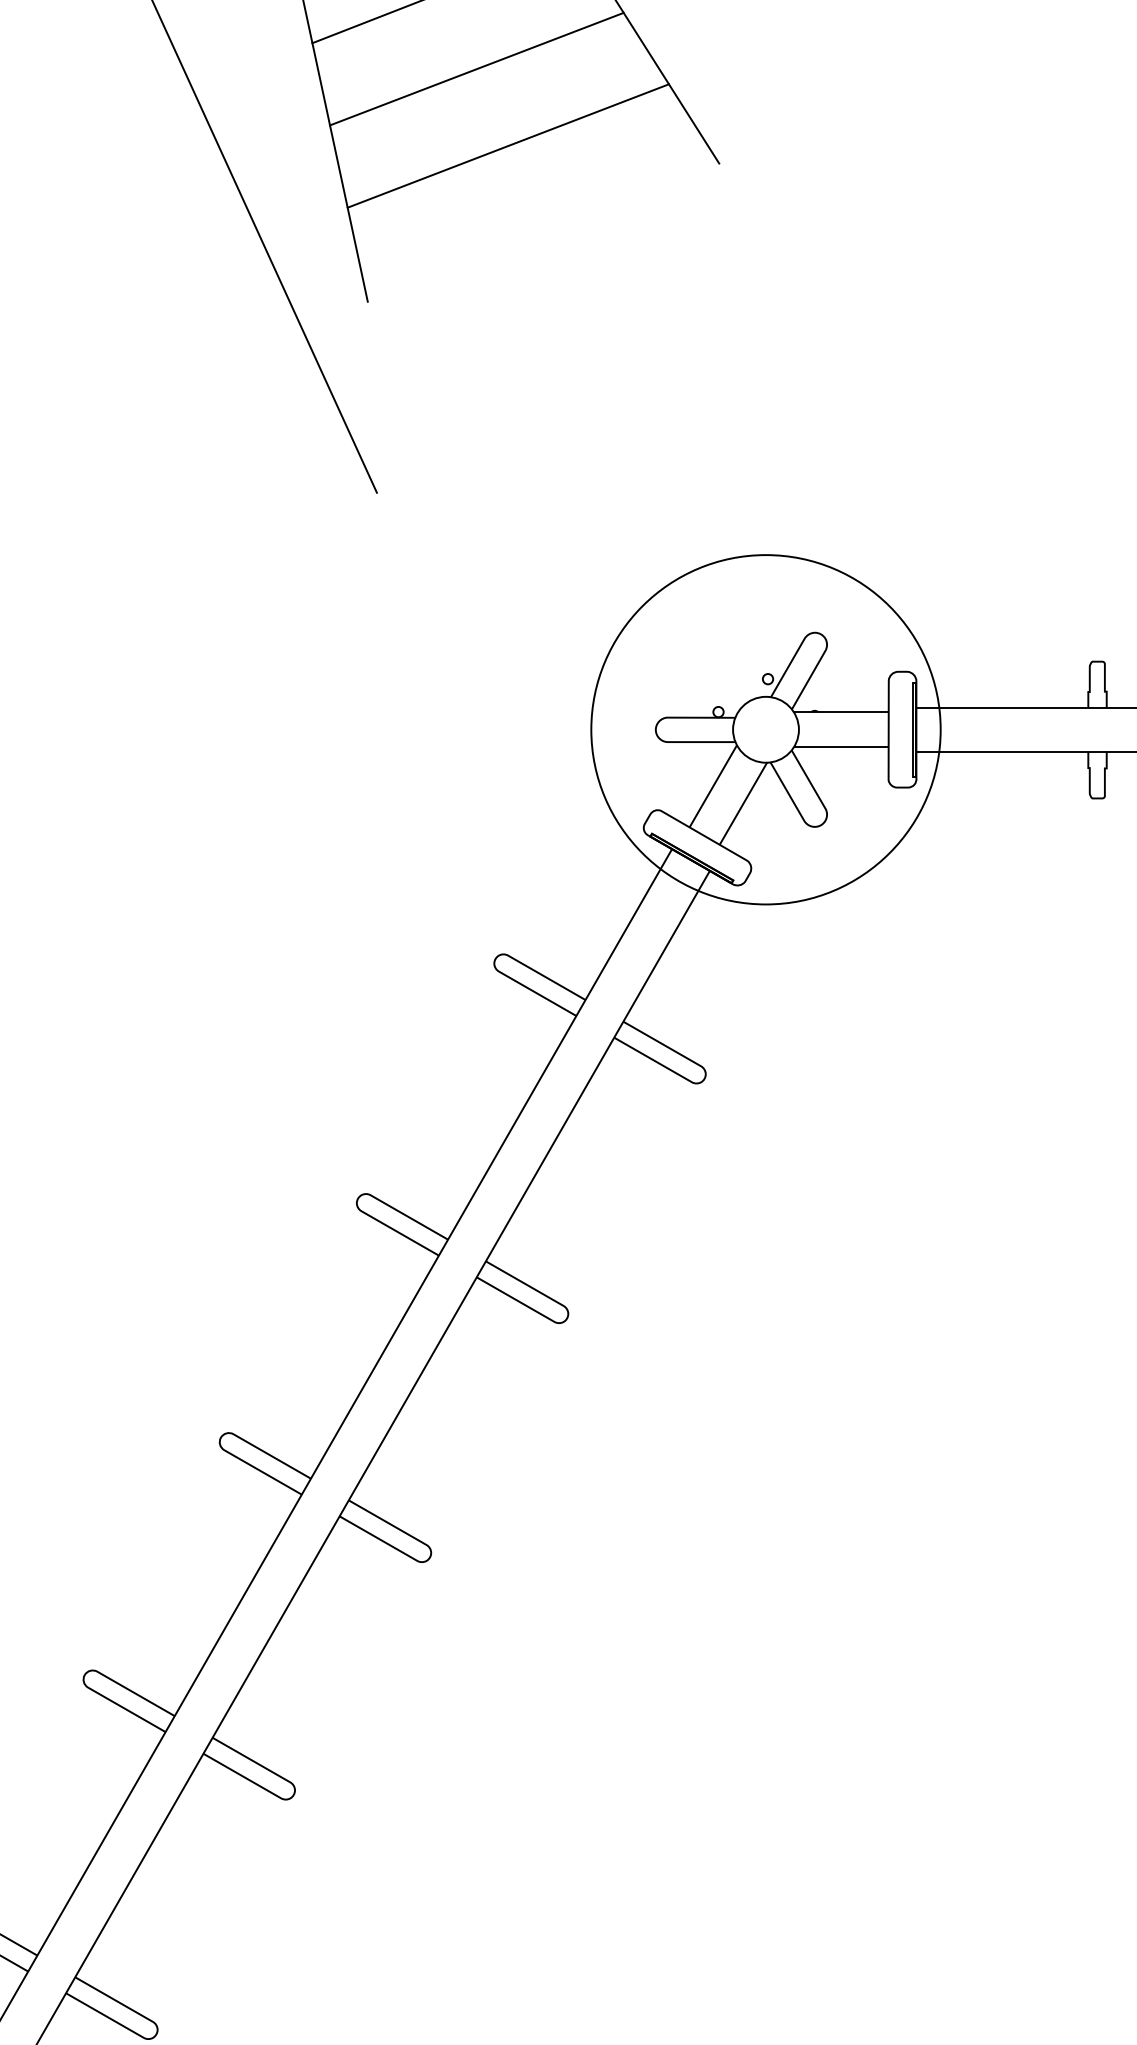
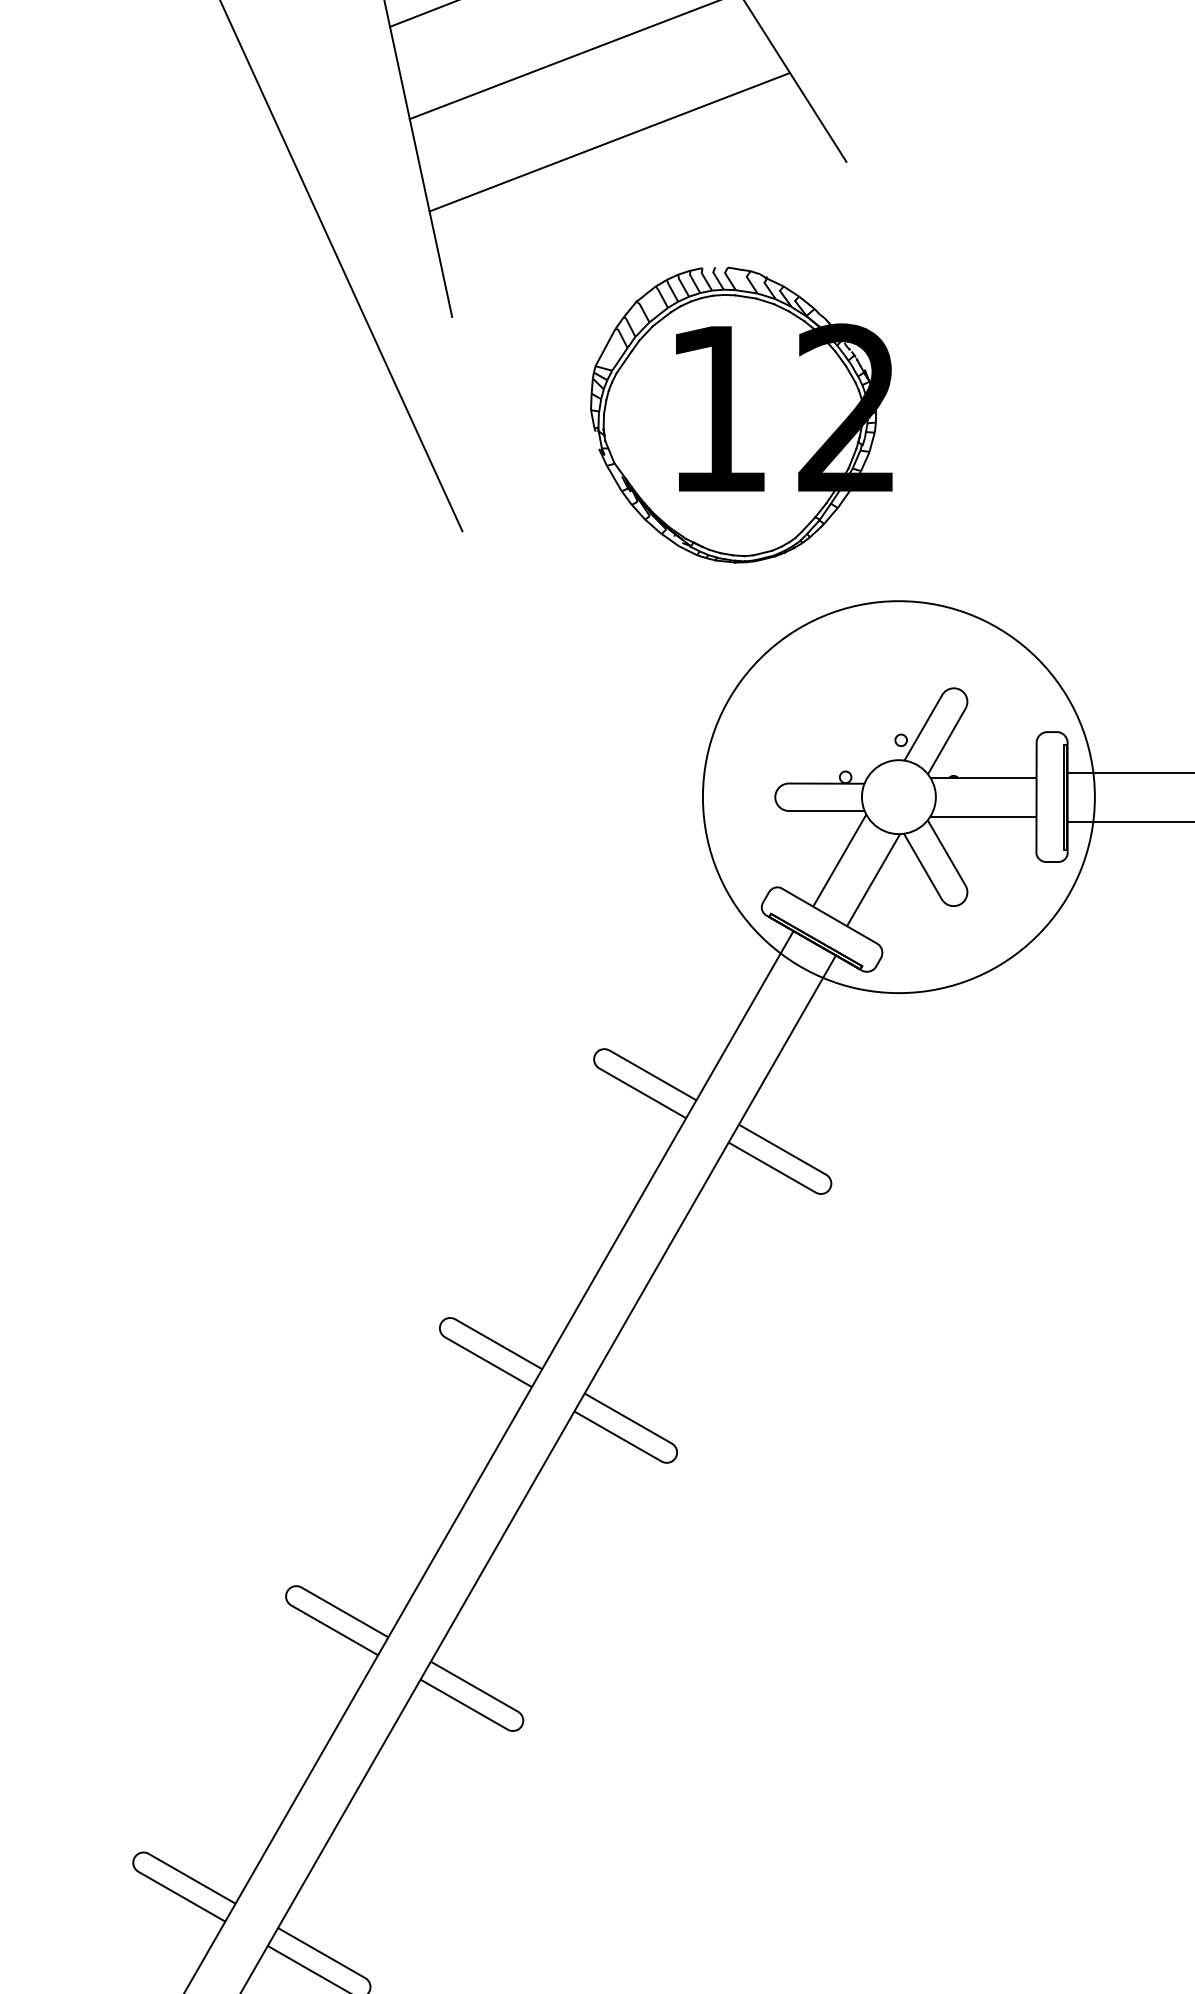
part: (625, 389) -> (741, 415), added

